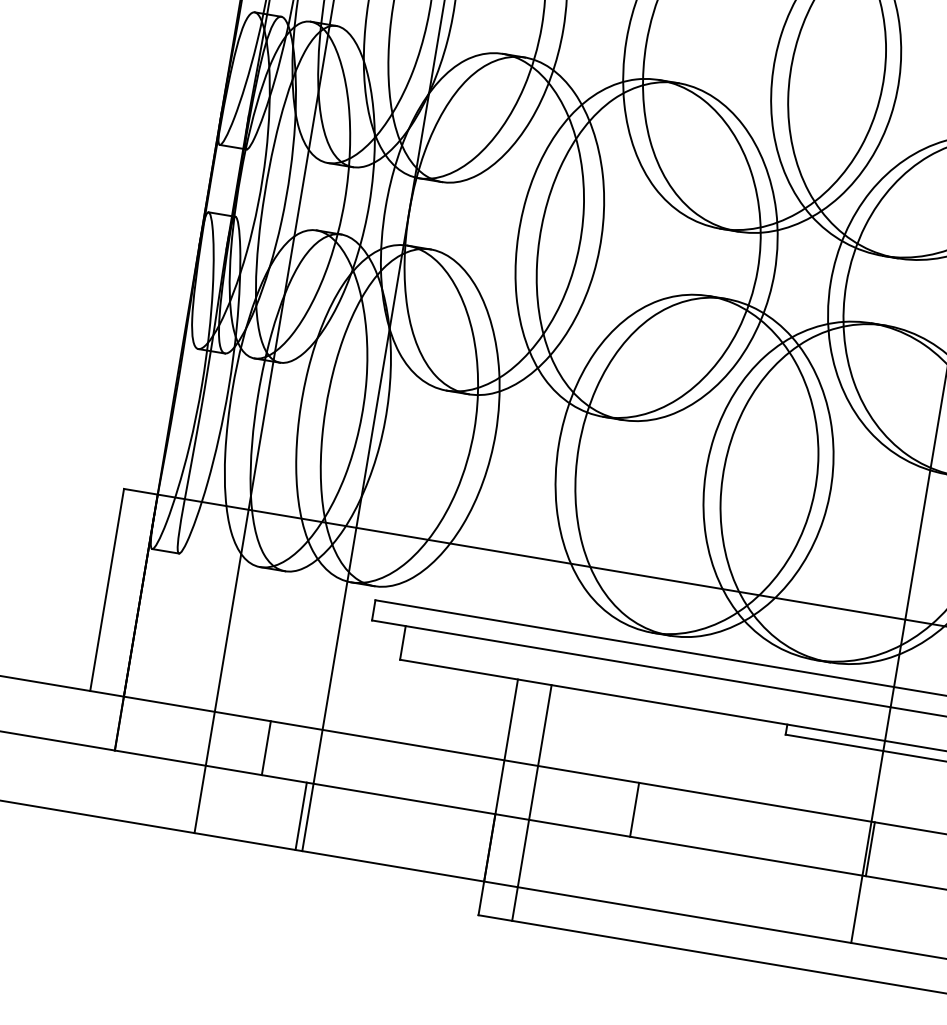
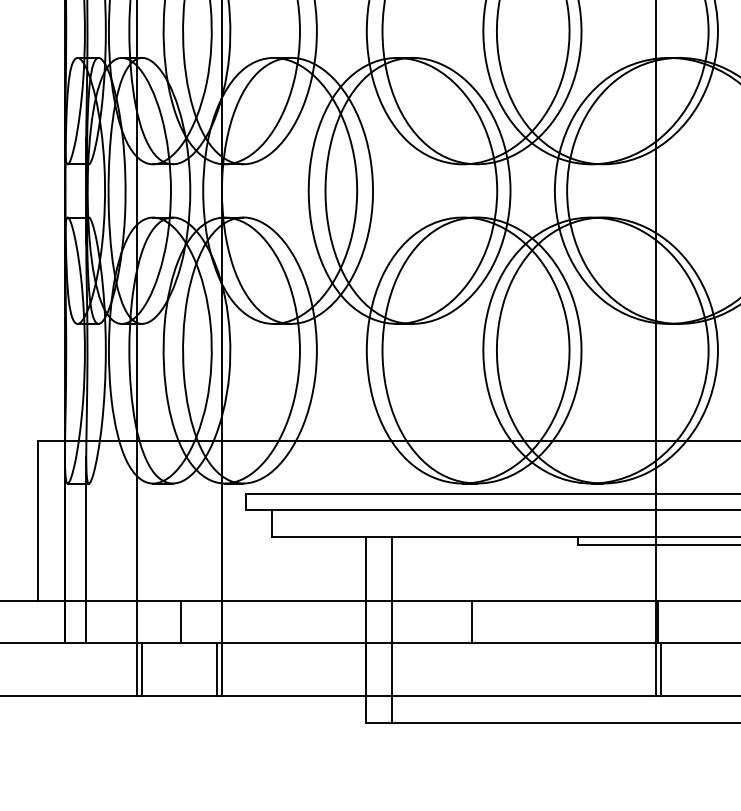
line: (161, 637) -> (86, 550), added
line: (207, 800) -> (142, 669), added
line: (863, 910) -> (660, 669), added

